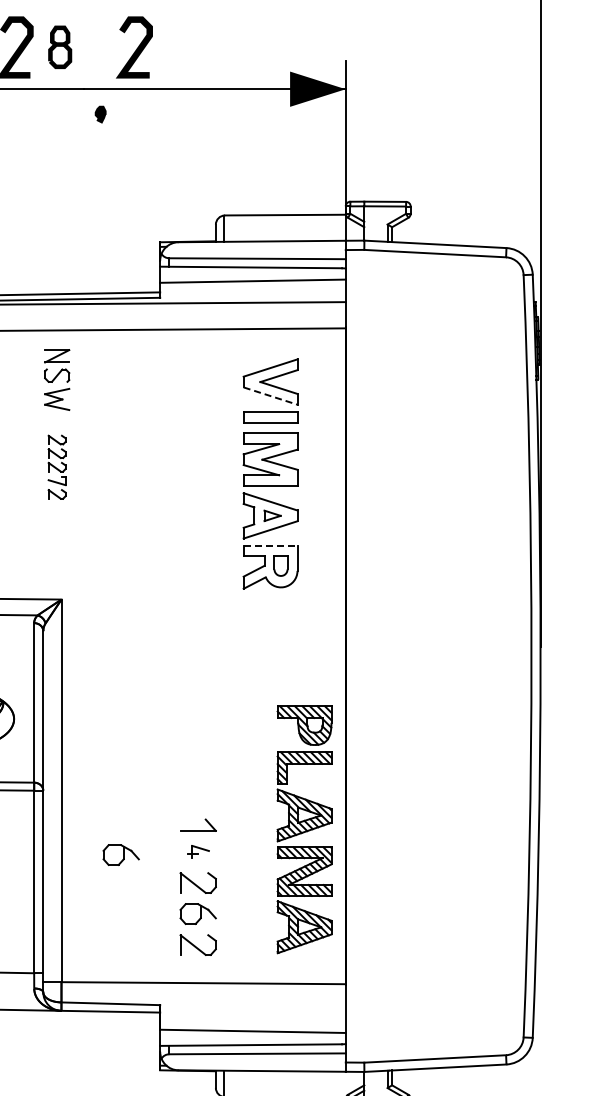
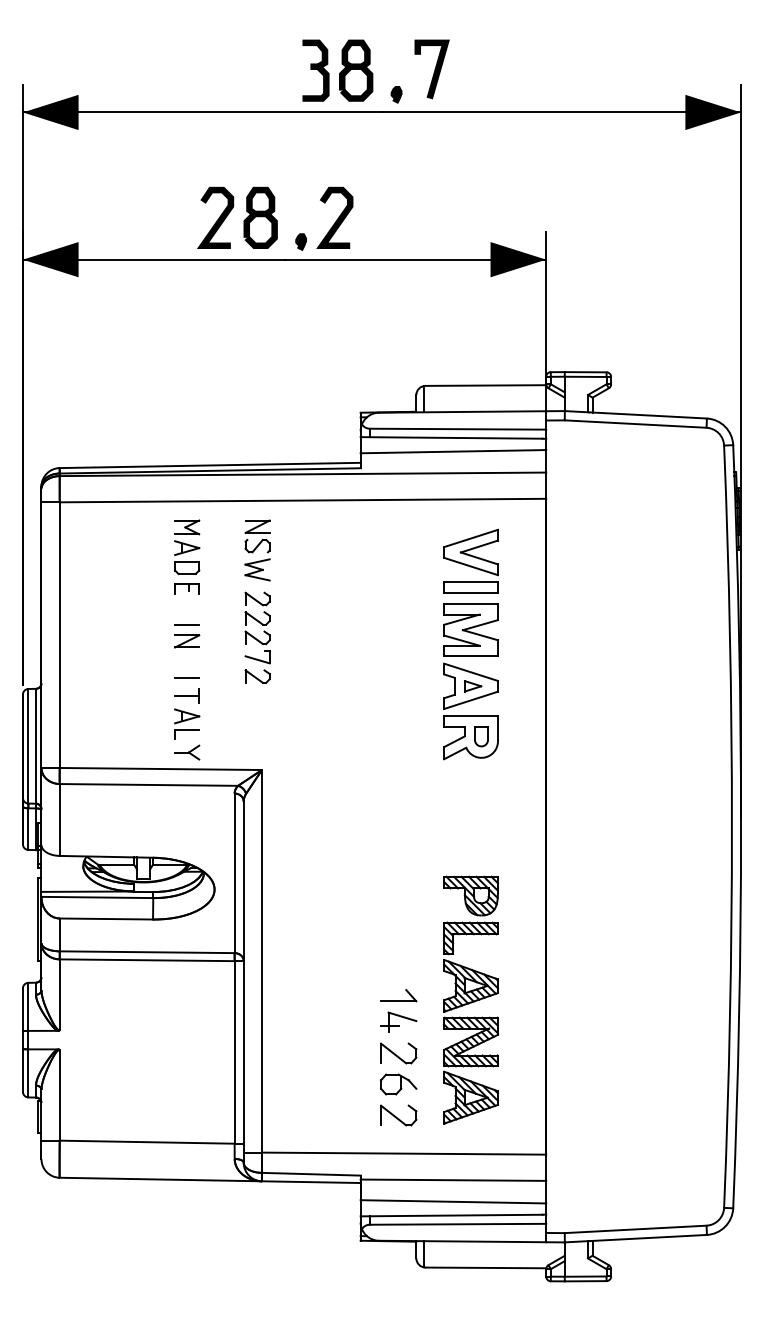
part: (60, 47) -> (260, 217), size x1.43
part: (100, 114) -> (300, 241), moved
line: (271, 396) -> (471, 566), dashed -> solid
part: (57, 467) -> (257, 637), size x1.43
line: (271, 546) -> (471, 716), dashed -> solid
part: (304, 829) -> (470, 999), moved
part: (198, 851) -> (398, 1021), size x1.67
part: (121, 855) -> (321, 1025), removed
line: (253, 1009) -> (453, 1179), added

